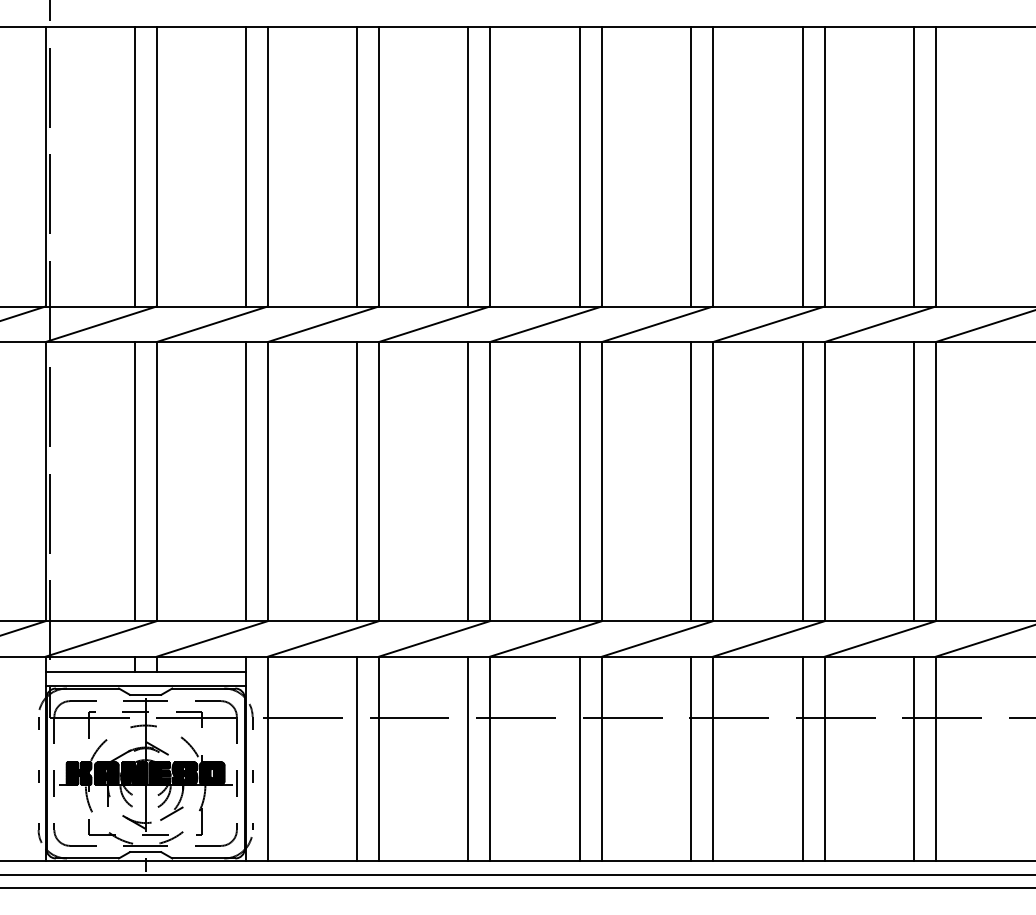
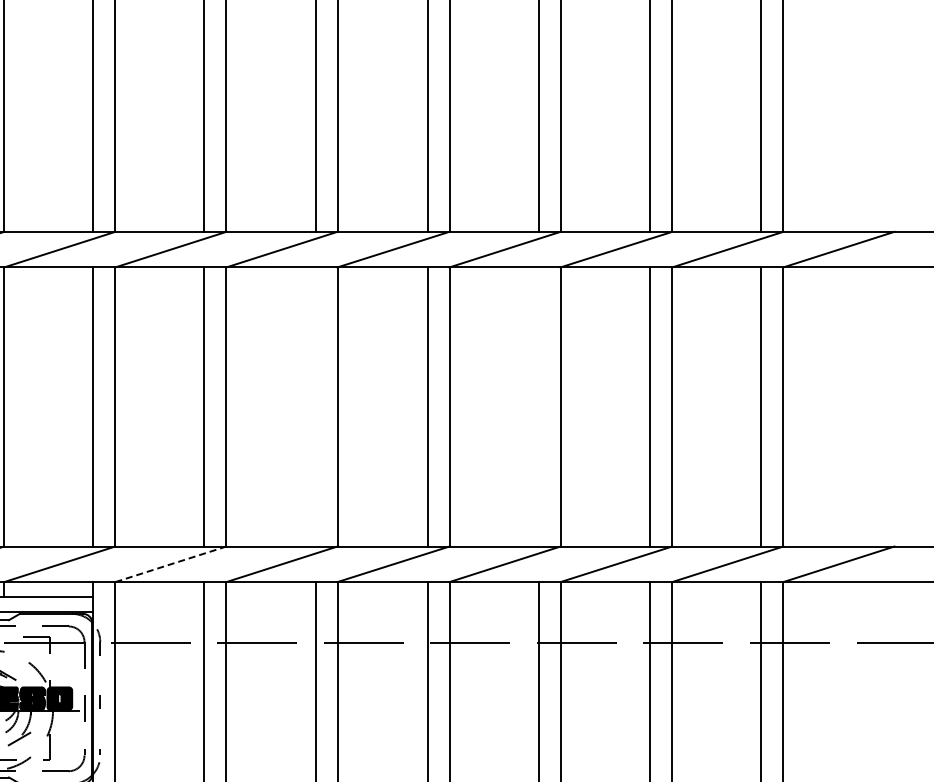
line: (467, 481) -> (315, 406), removed
line: (690, 481) -> (538, 406), removed
line: (323, 638) -> (171, 563), solid -> dashed

